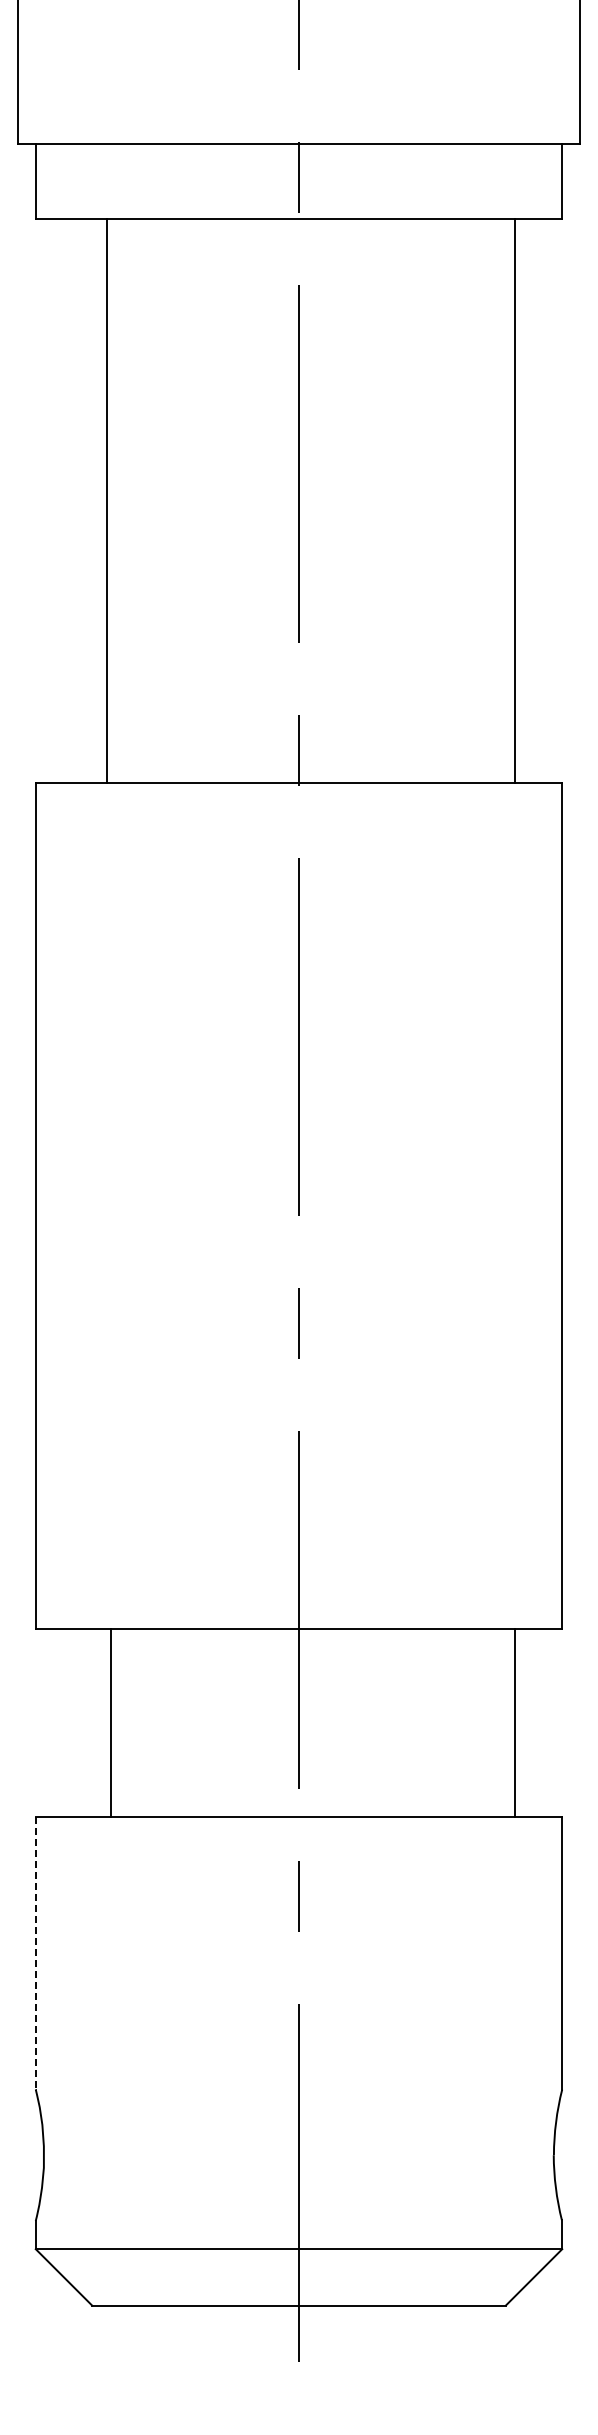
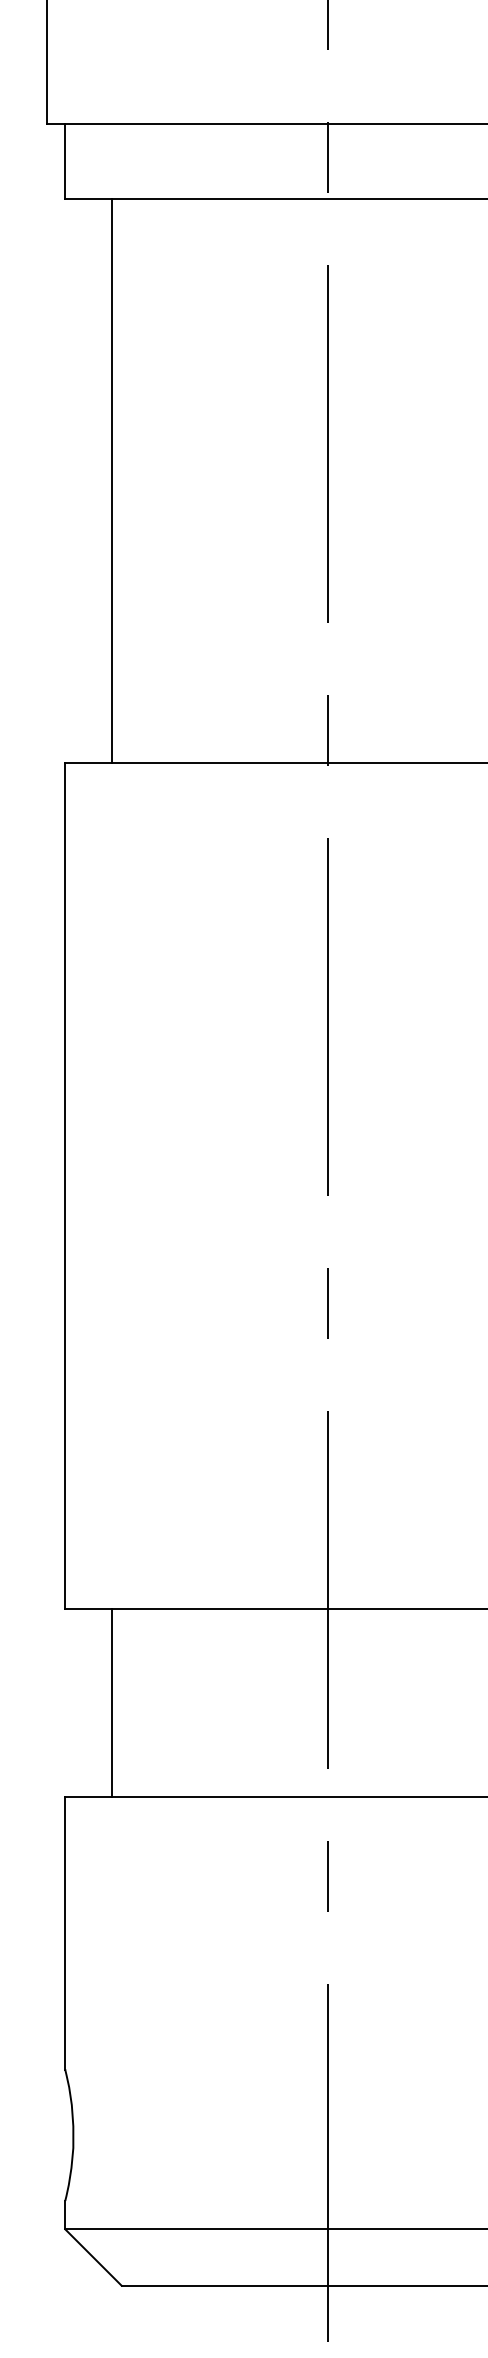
line: (106, 500) -> (111, 480), moved
line: (110, 1722) -> (111, 1702), moved
line: (35, 1953) -> (64, 1933), dashed -> solid

